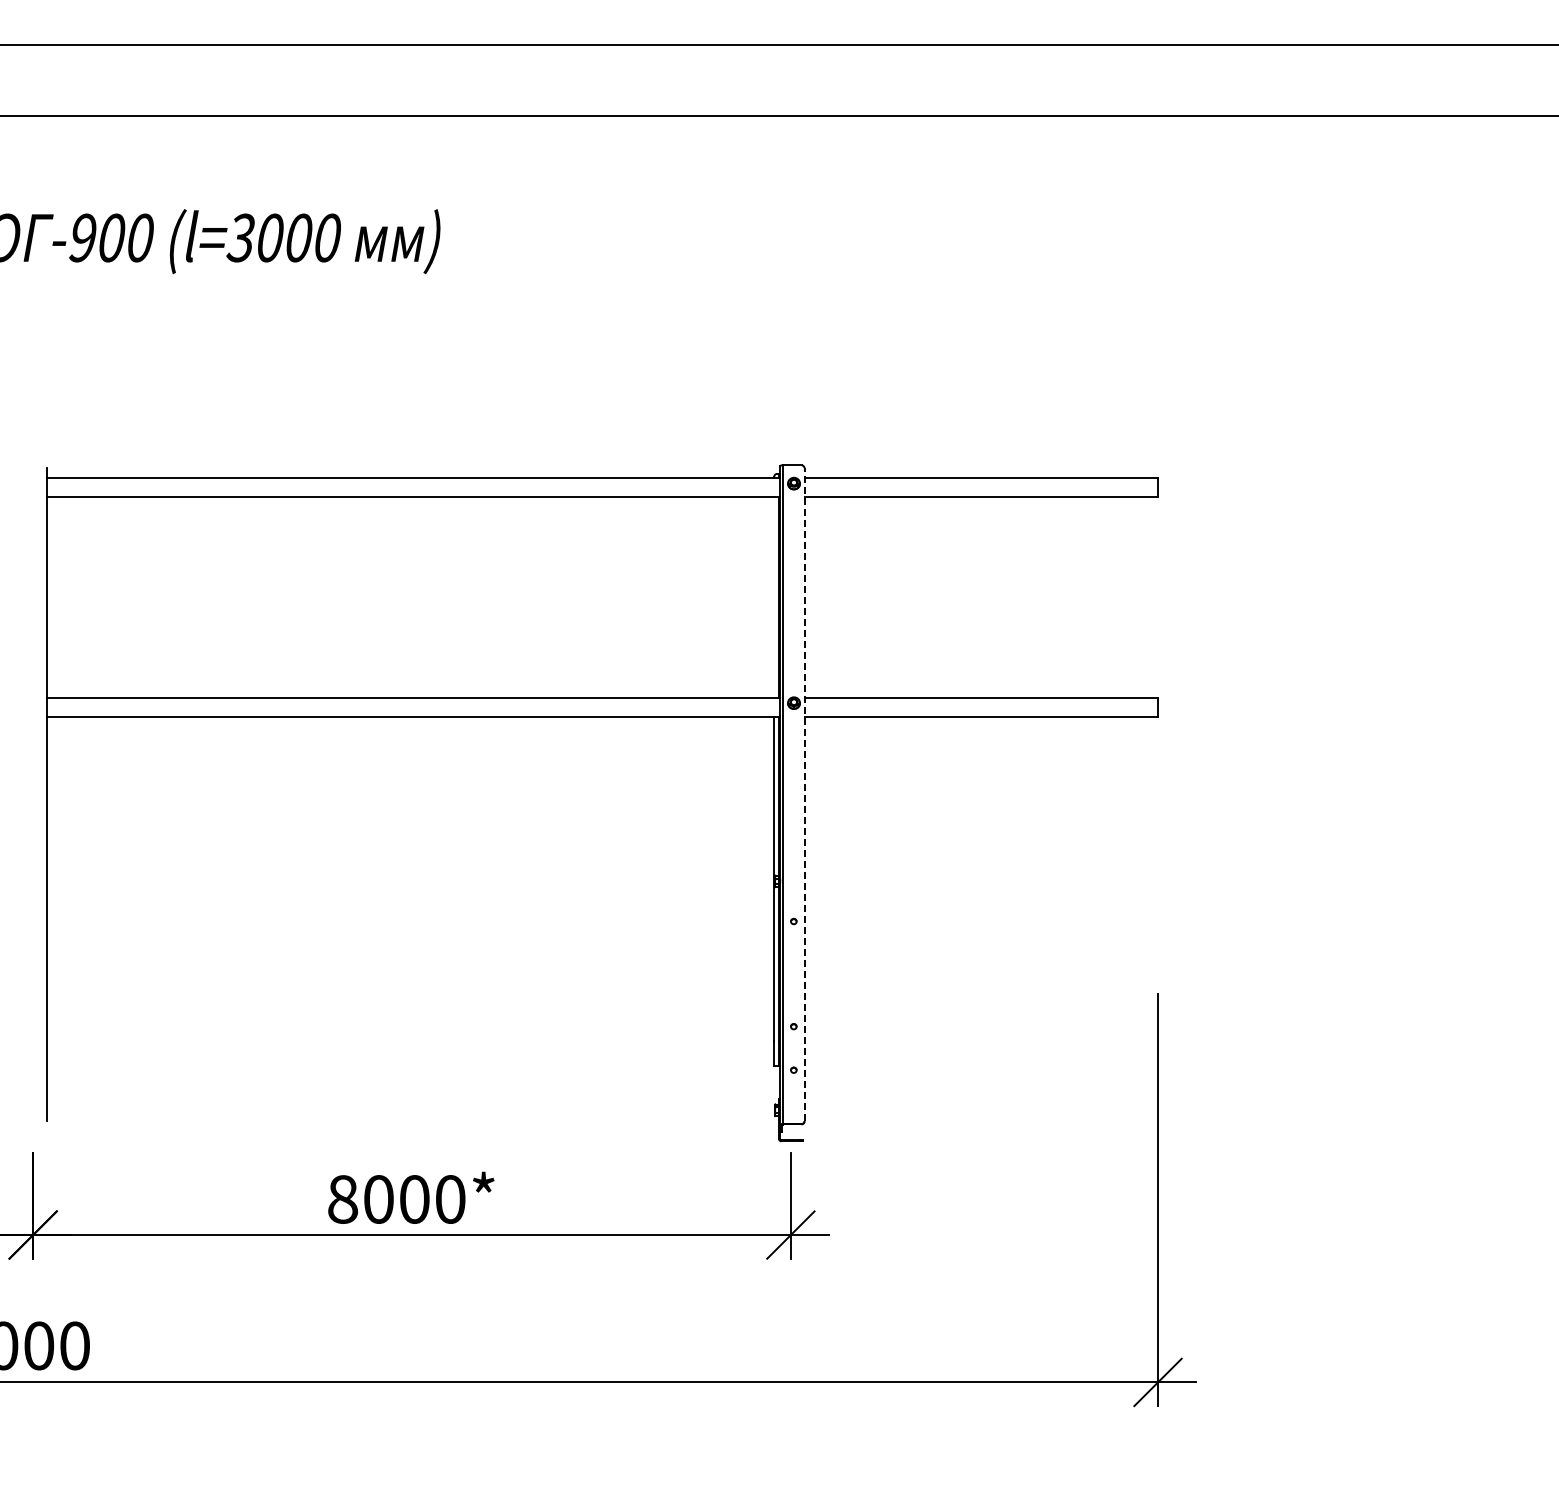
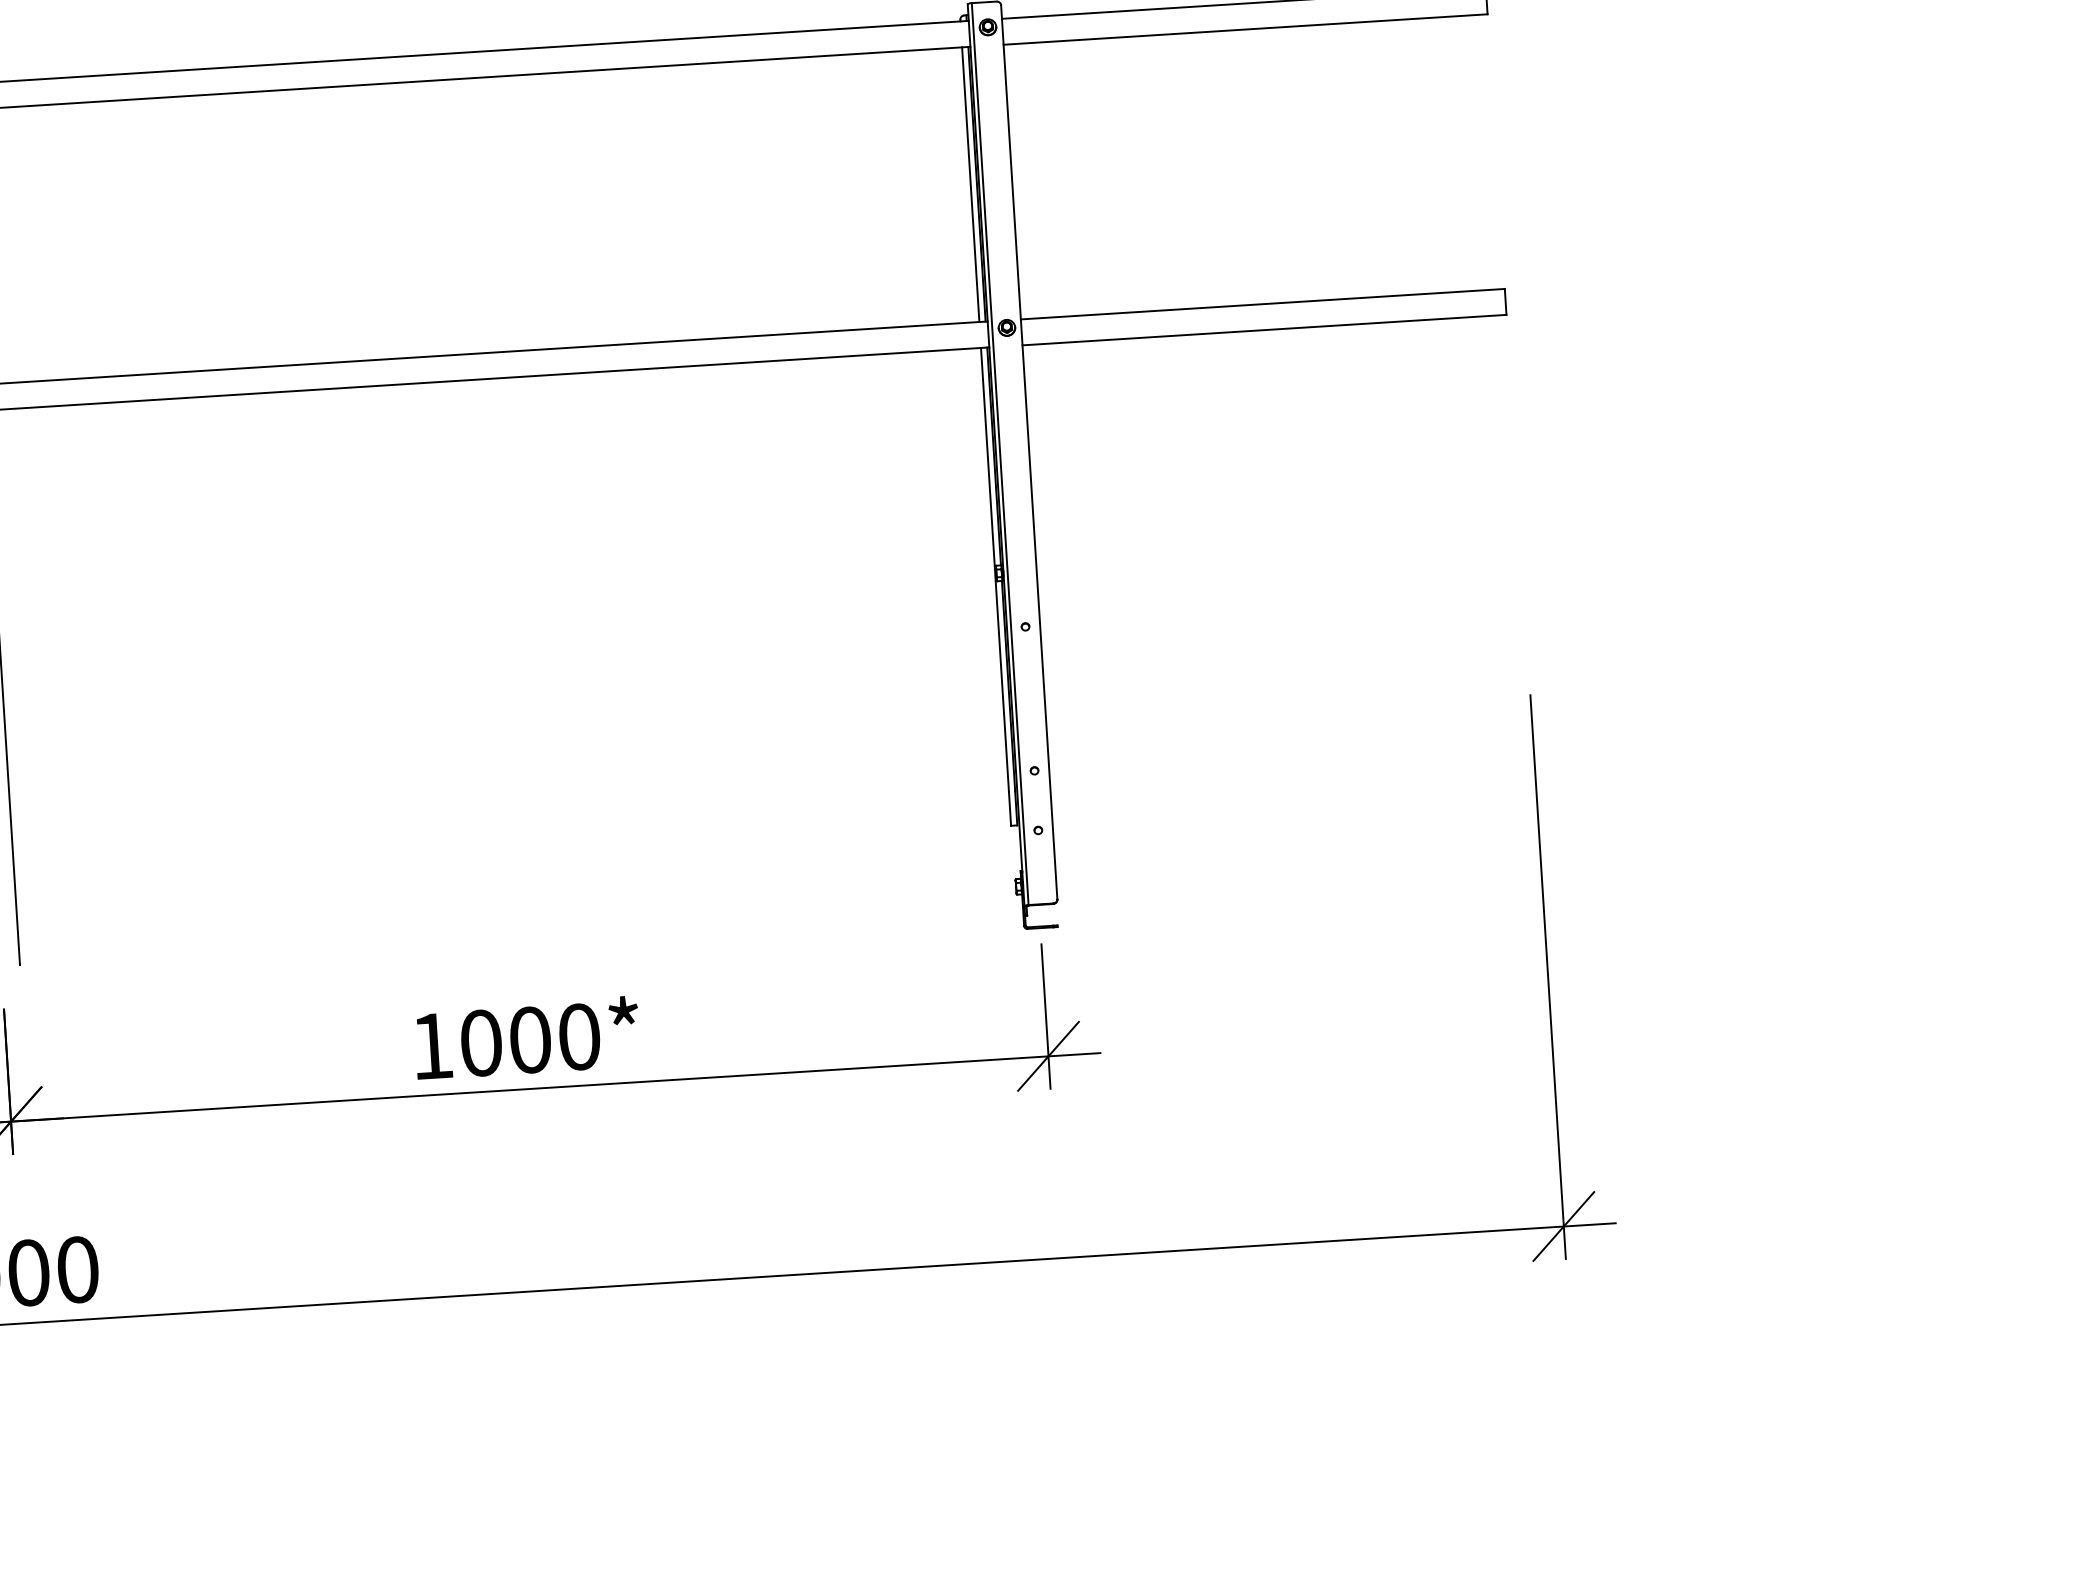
line: (774, 597) -> (971, 184), added
line: (804, 794) -> (1029, 452), dashed -> solid
text: (343, 1199) -> (432, 1046), 8000* -> 1000*

